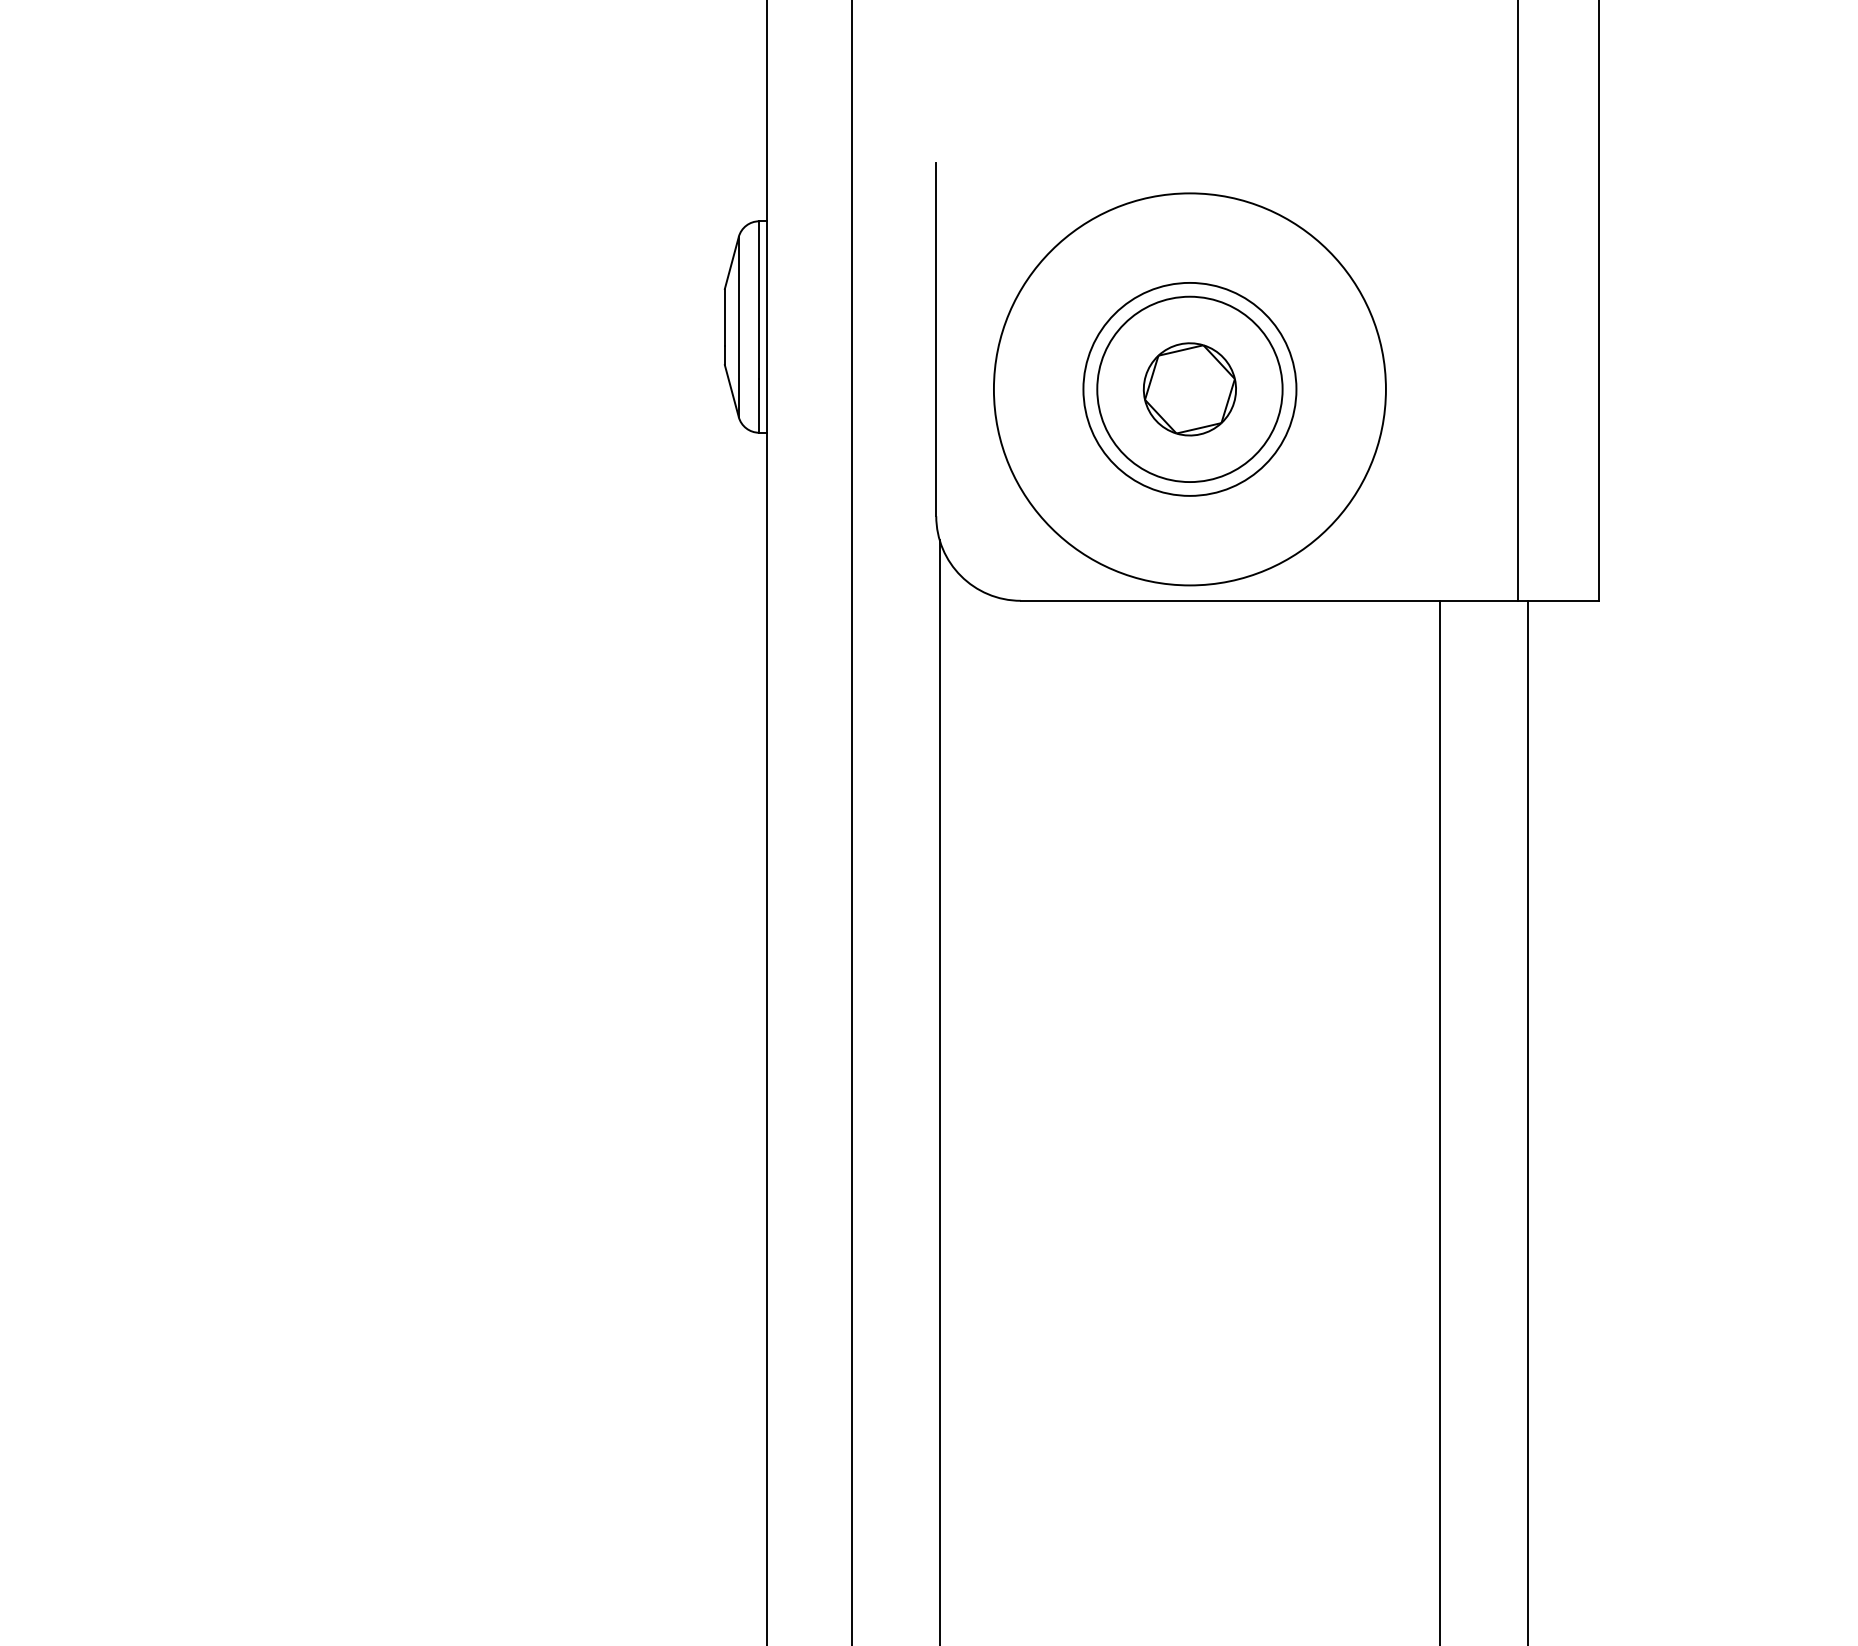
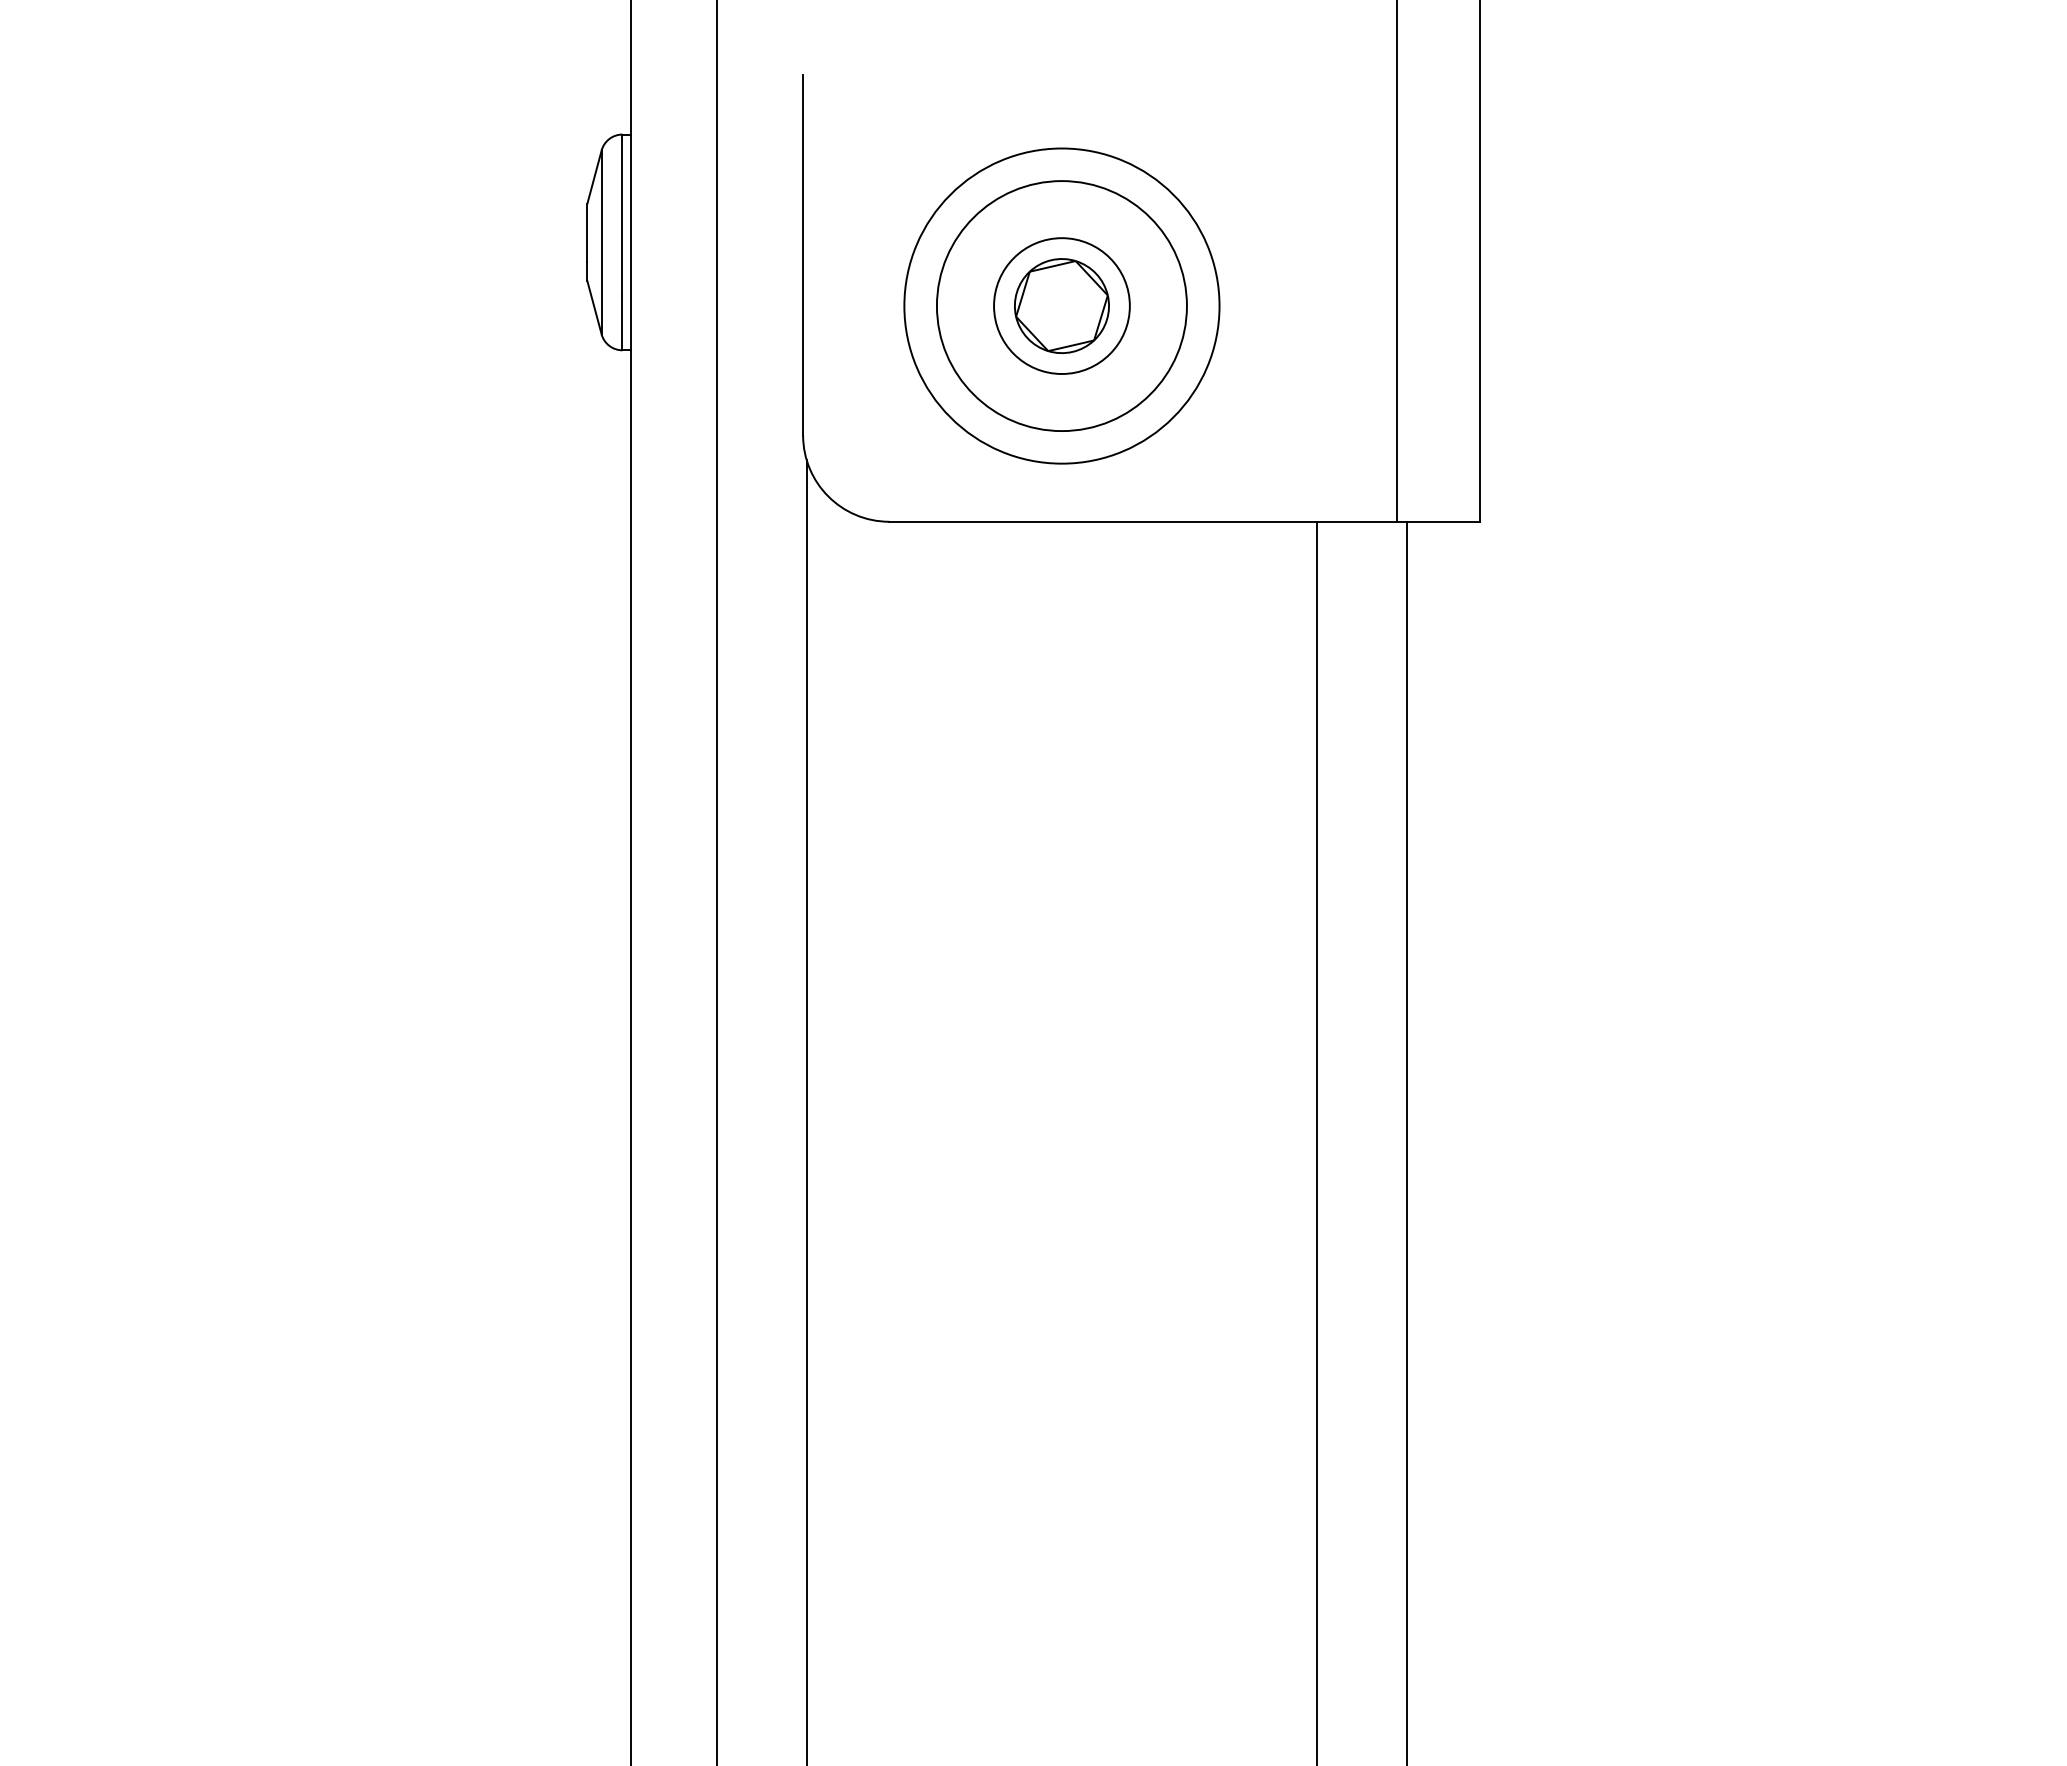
circle: (1189, 388) -> (1061, 305), size x1.67
circle: (1189, 389) -> (1061, 306), size x0.62
circle: (1189, 389) -> (1061, 306), size x0.62

